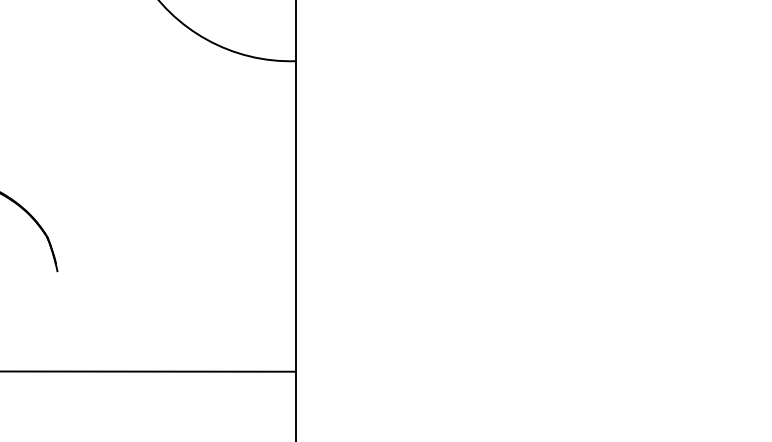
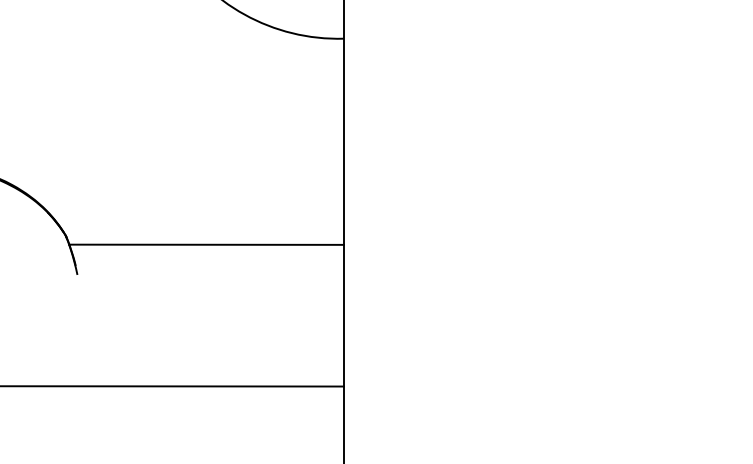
line: (172, 245) -> (206, 245), added

